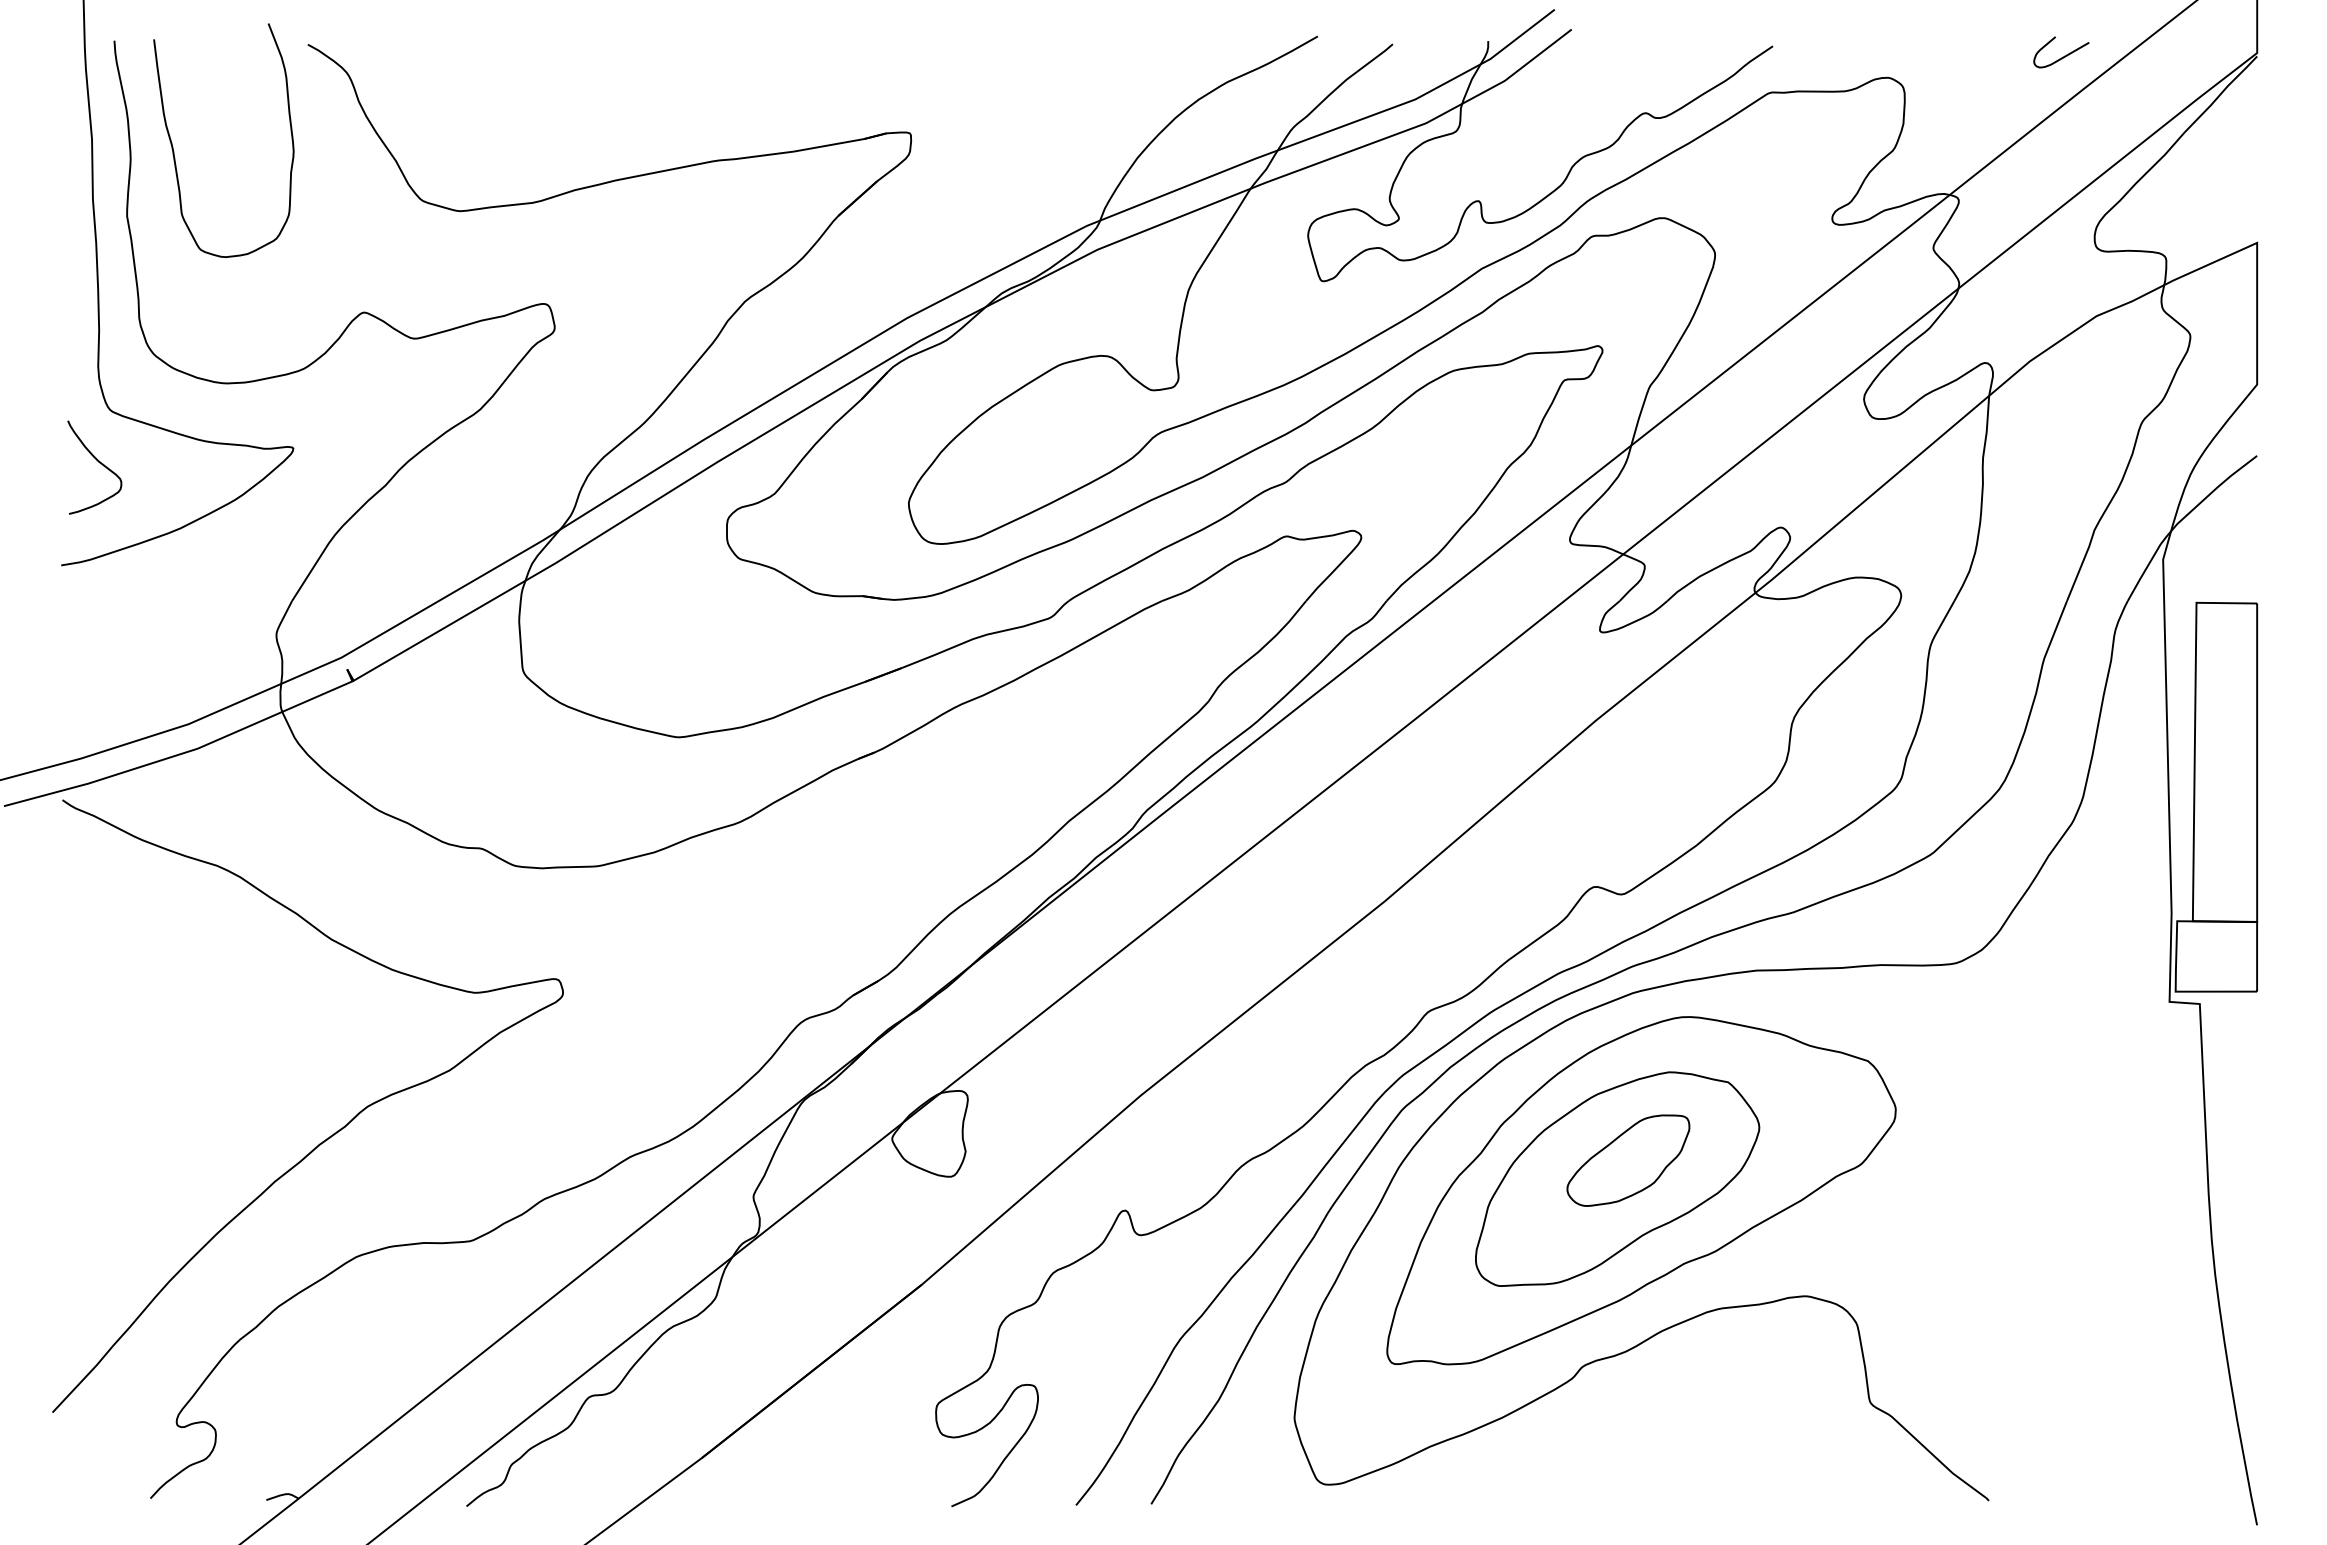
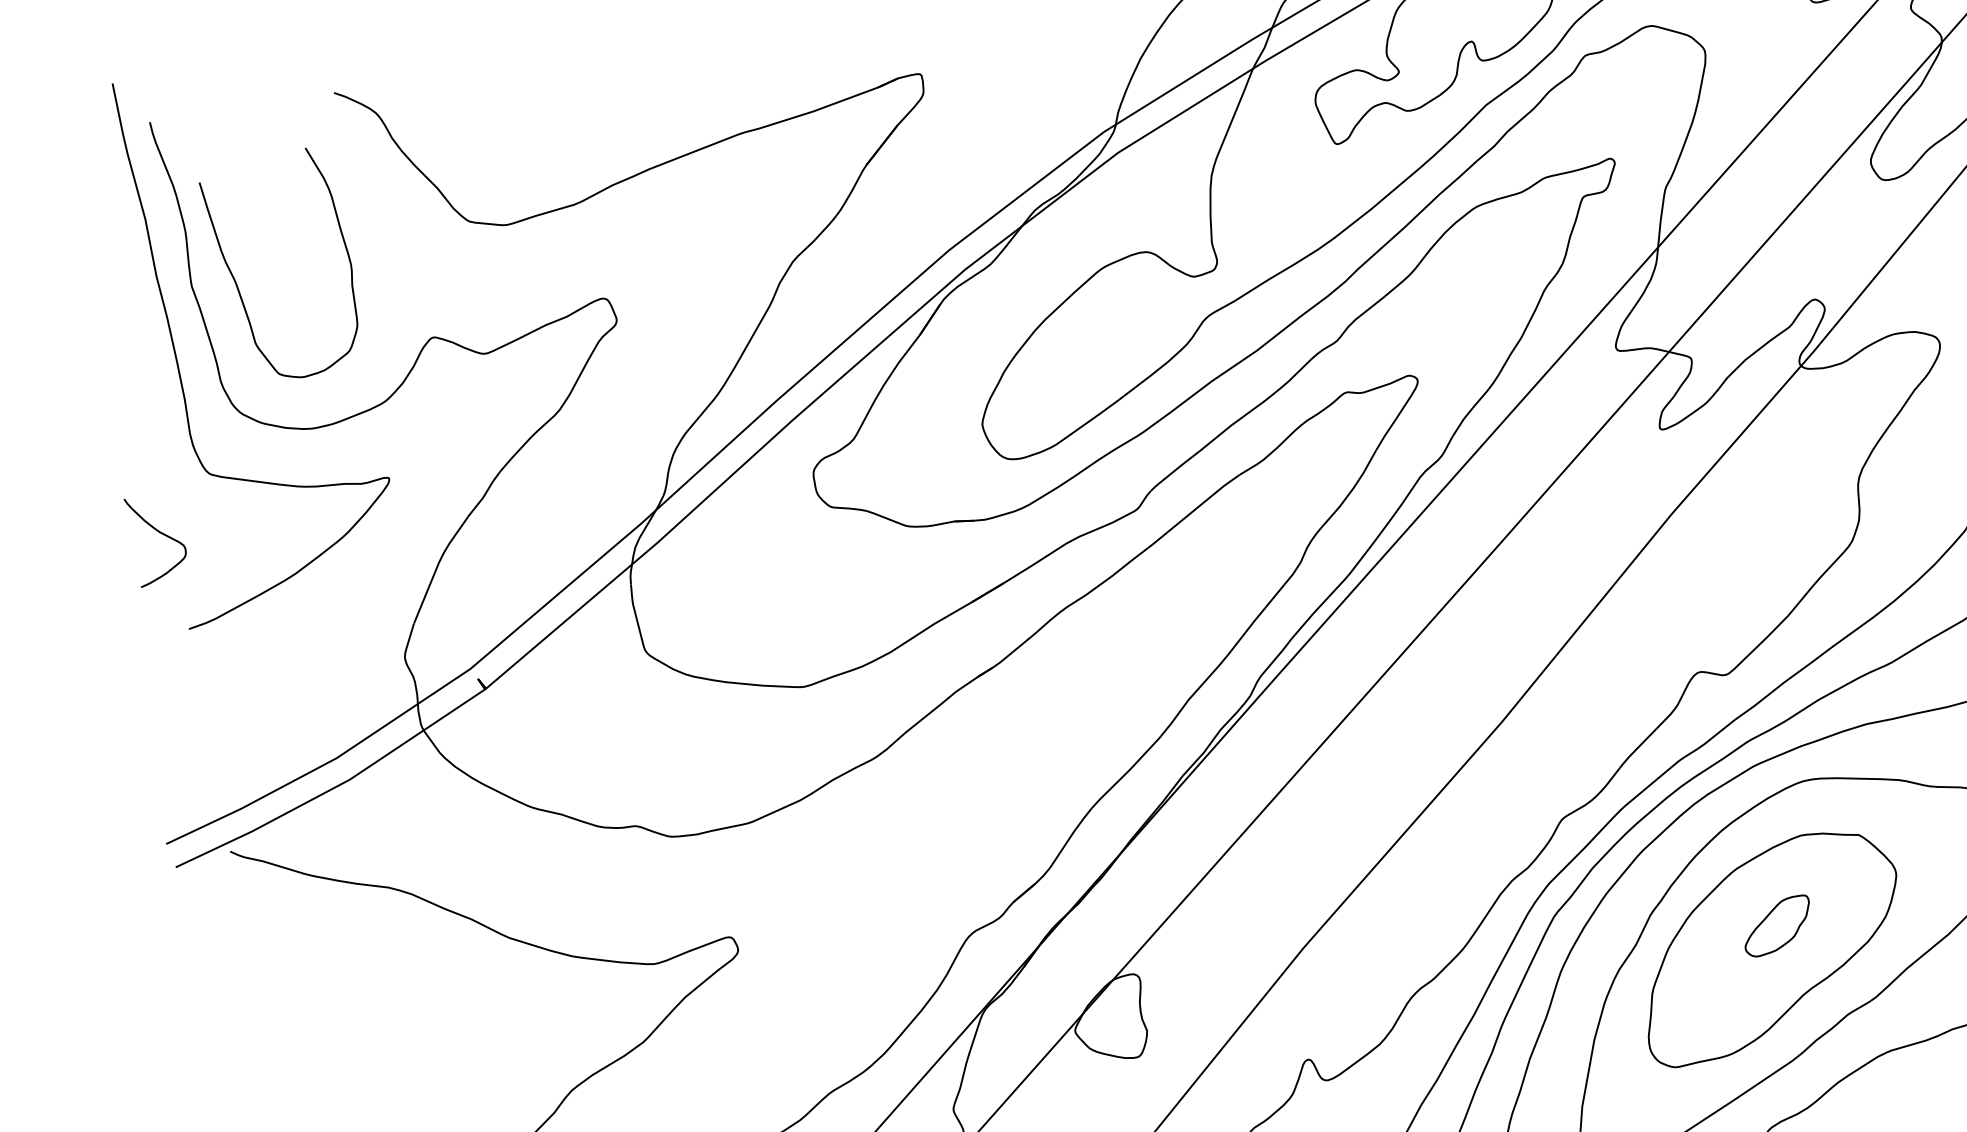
curve: (174, 151) -> (238, 285), moved
curve: (98, 462) -> (160, 533), moved
part: (1628, 1160) -> (1777, 926), size x0.6

